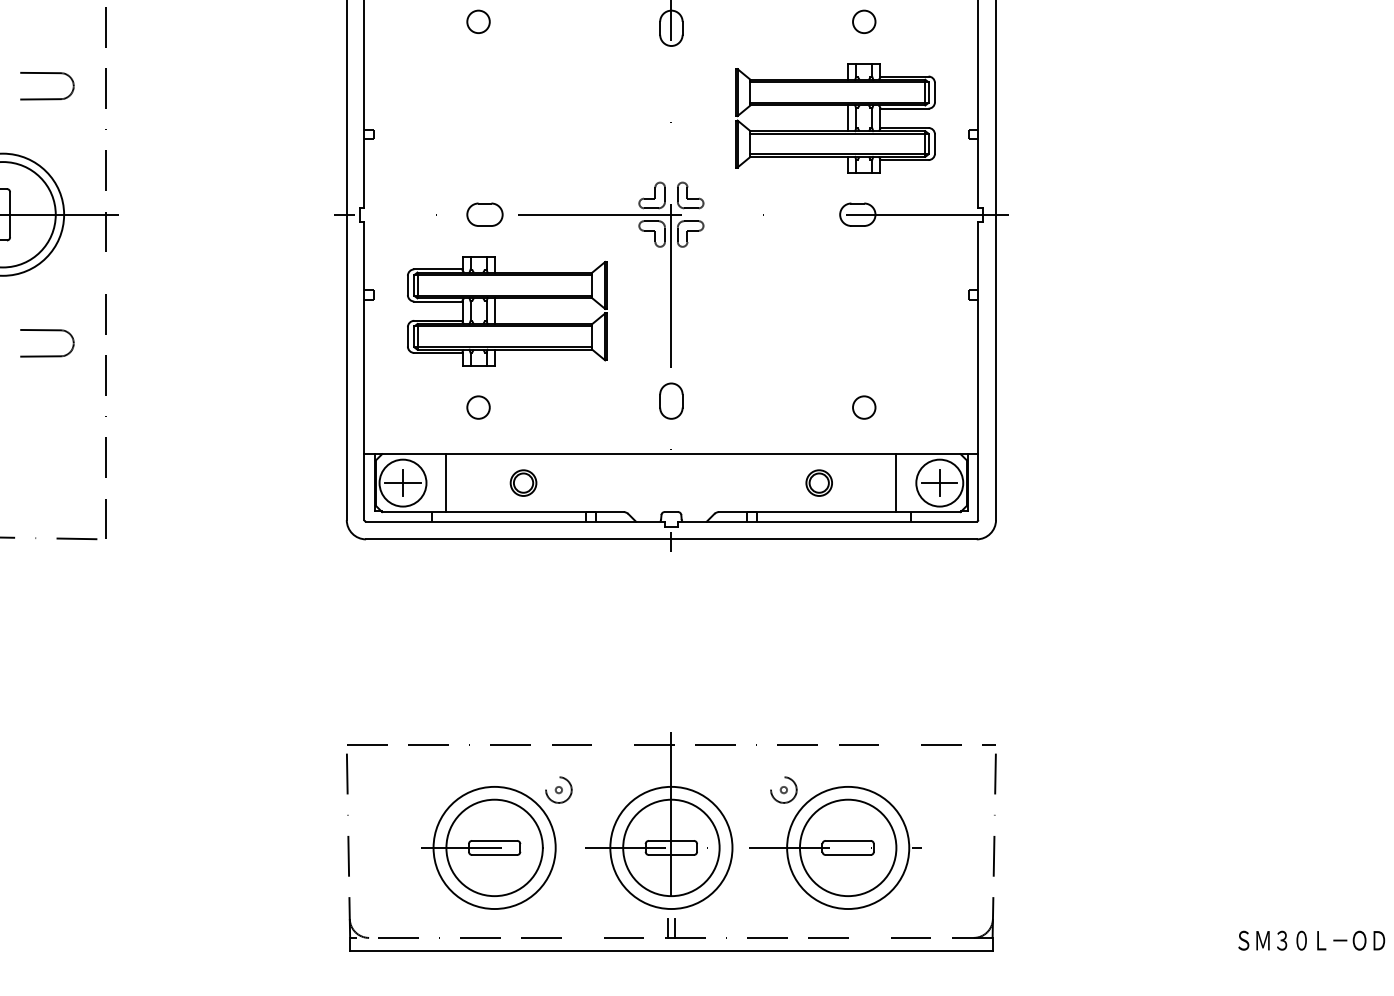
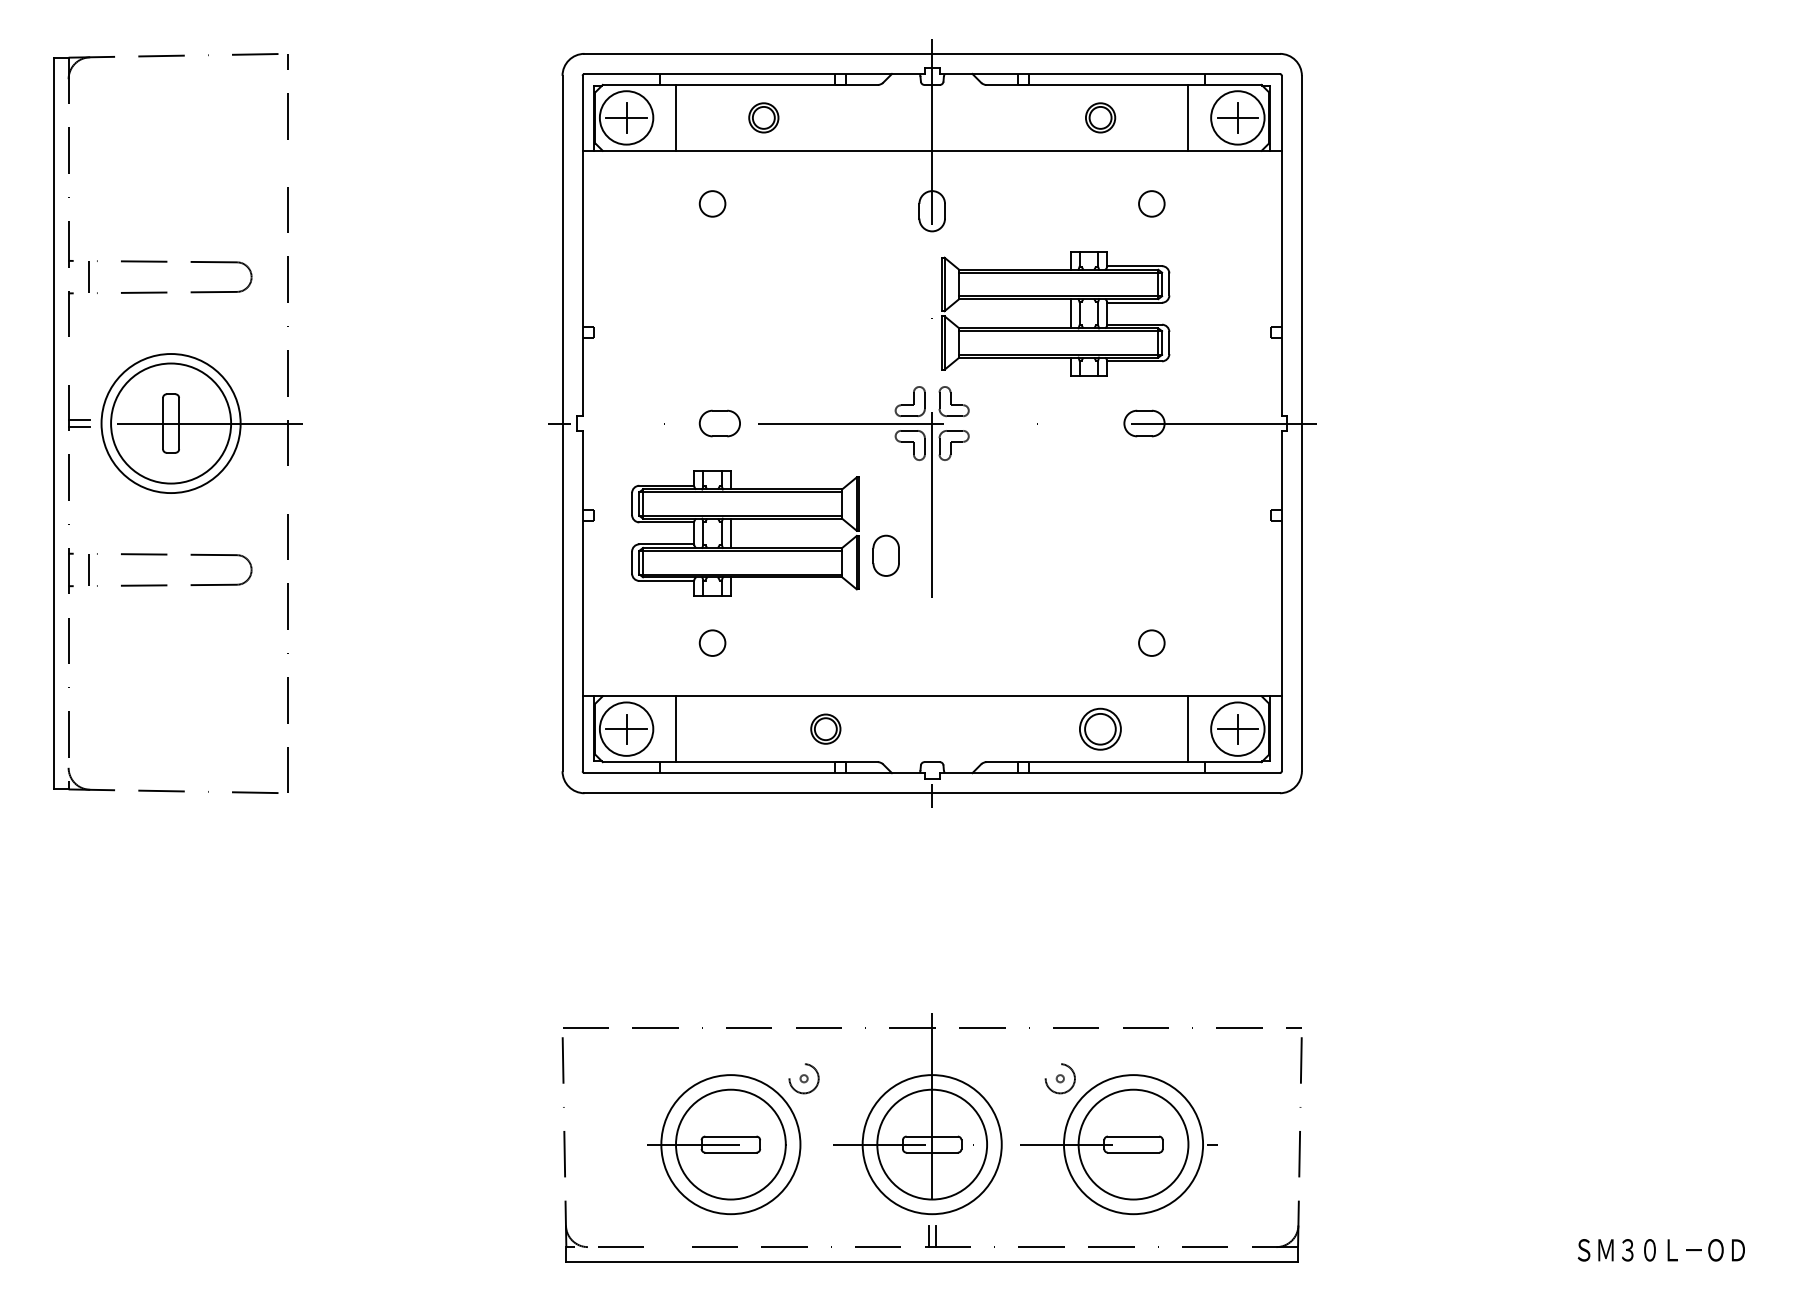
part: (834, 105) -> (1055, 299), moved
part: (670, 400) -> (885, 555), moved
part: (523, 482) -> (825, 728), moved
part: (819, 482) -> (1100, 728), size x1.4

